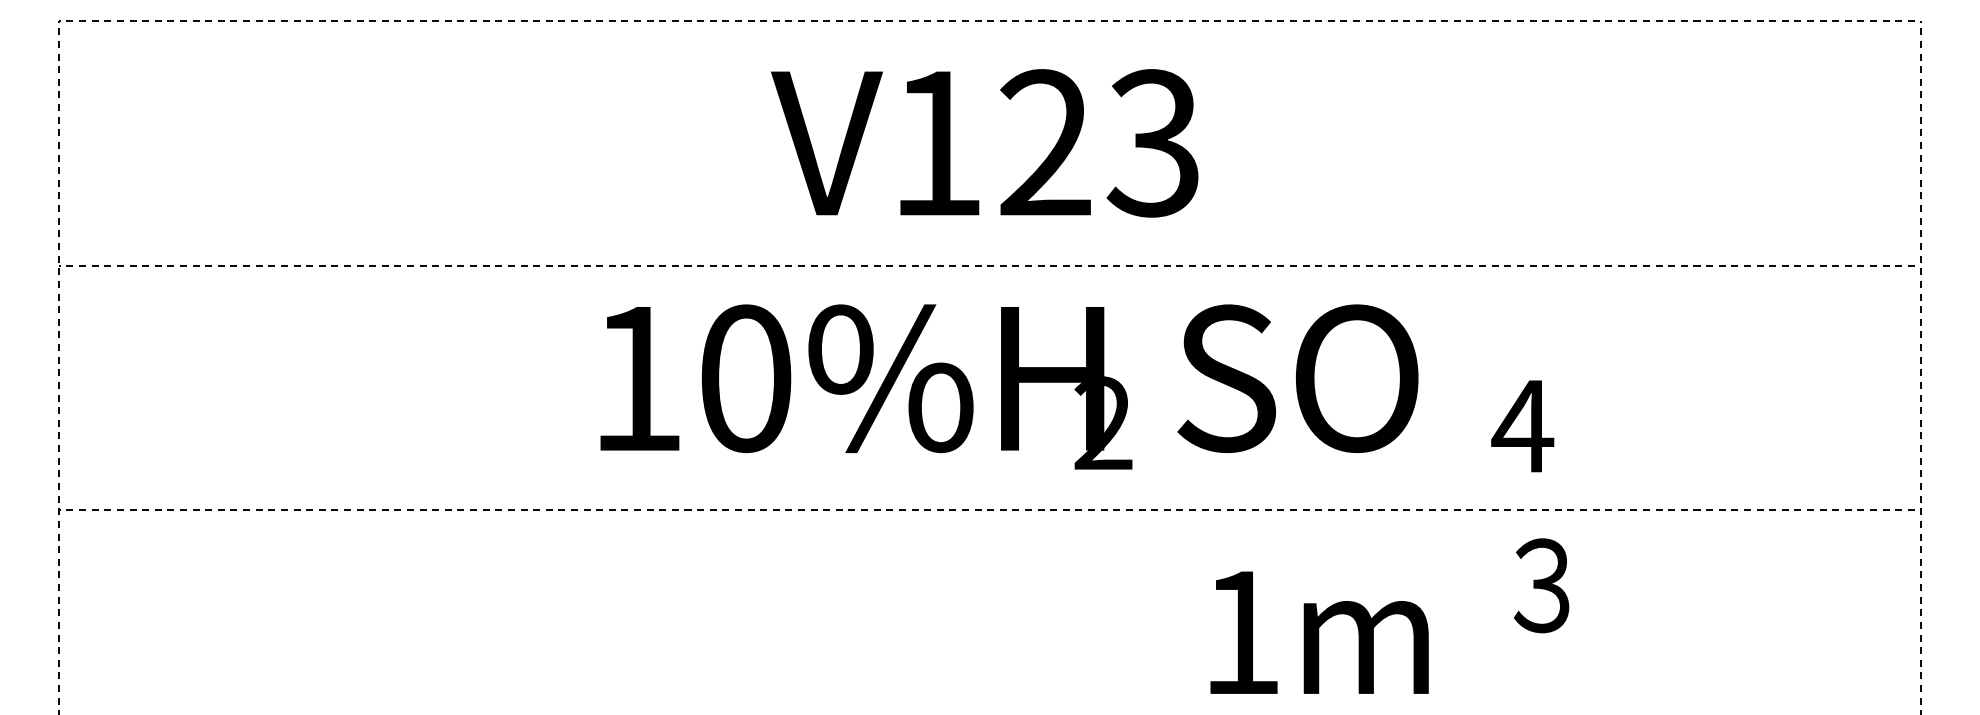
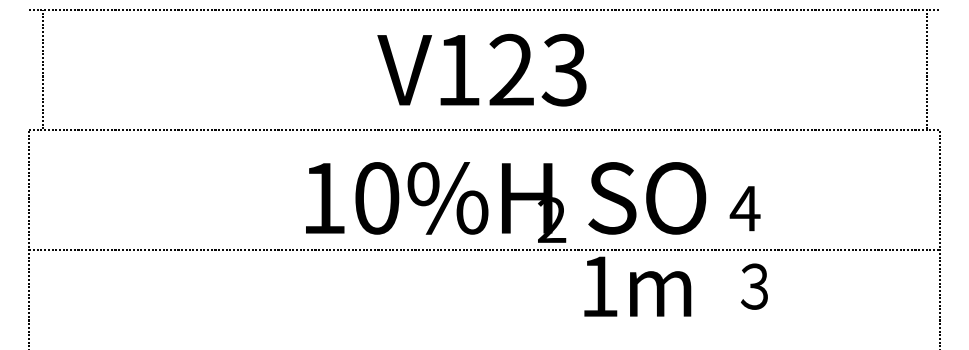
line: (60, 143) -> (43, 70), moved
line: (1919, 143) -> (926, 70), moved
text: (1010, 387) -> (506, 202), moved
text: (1319, 632) -> (637, 286), moved

